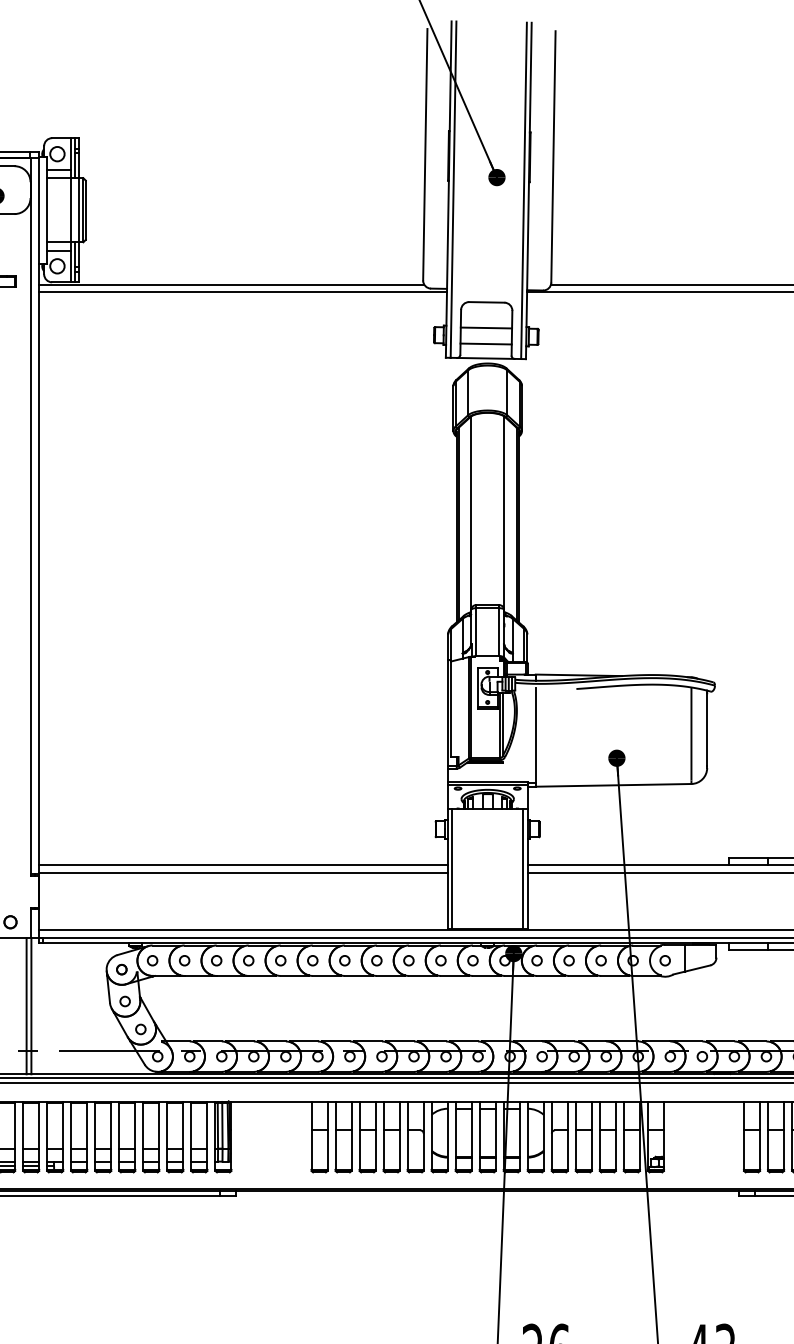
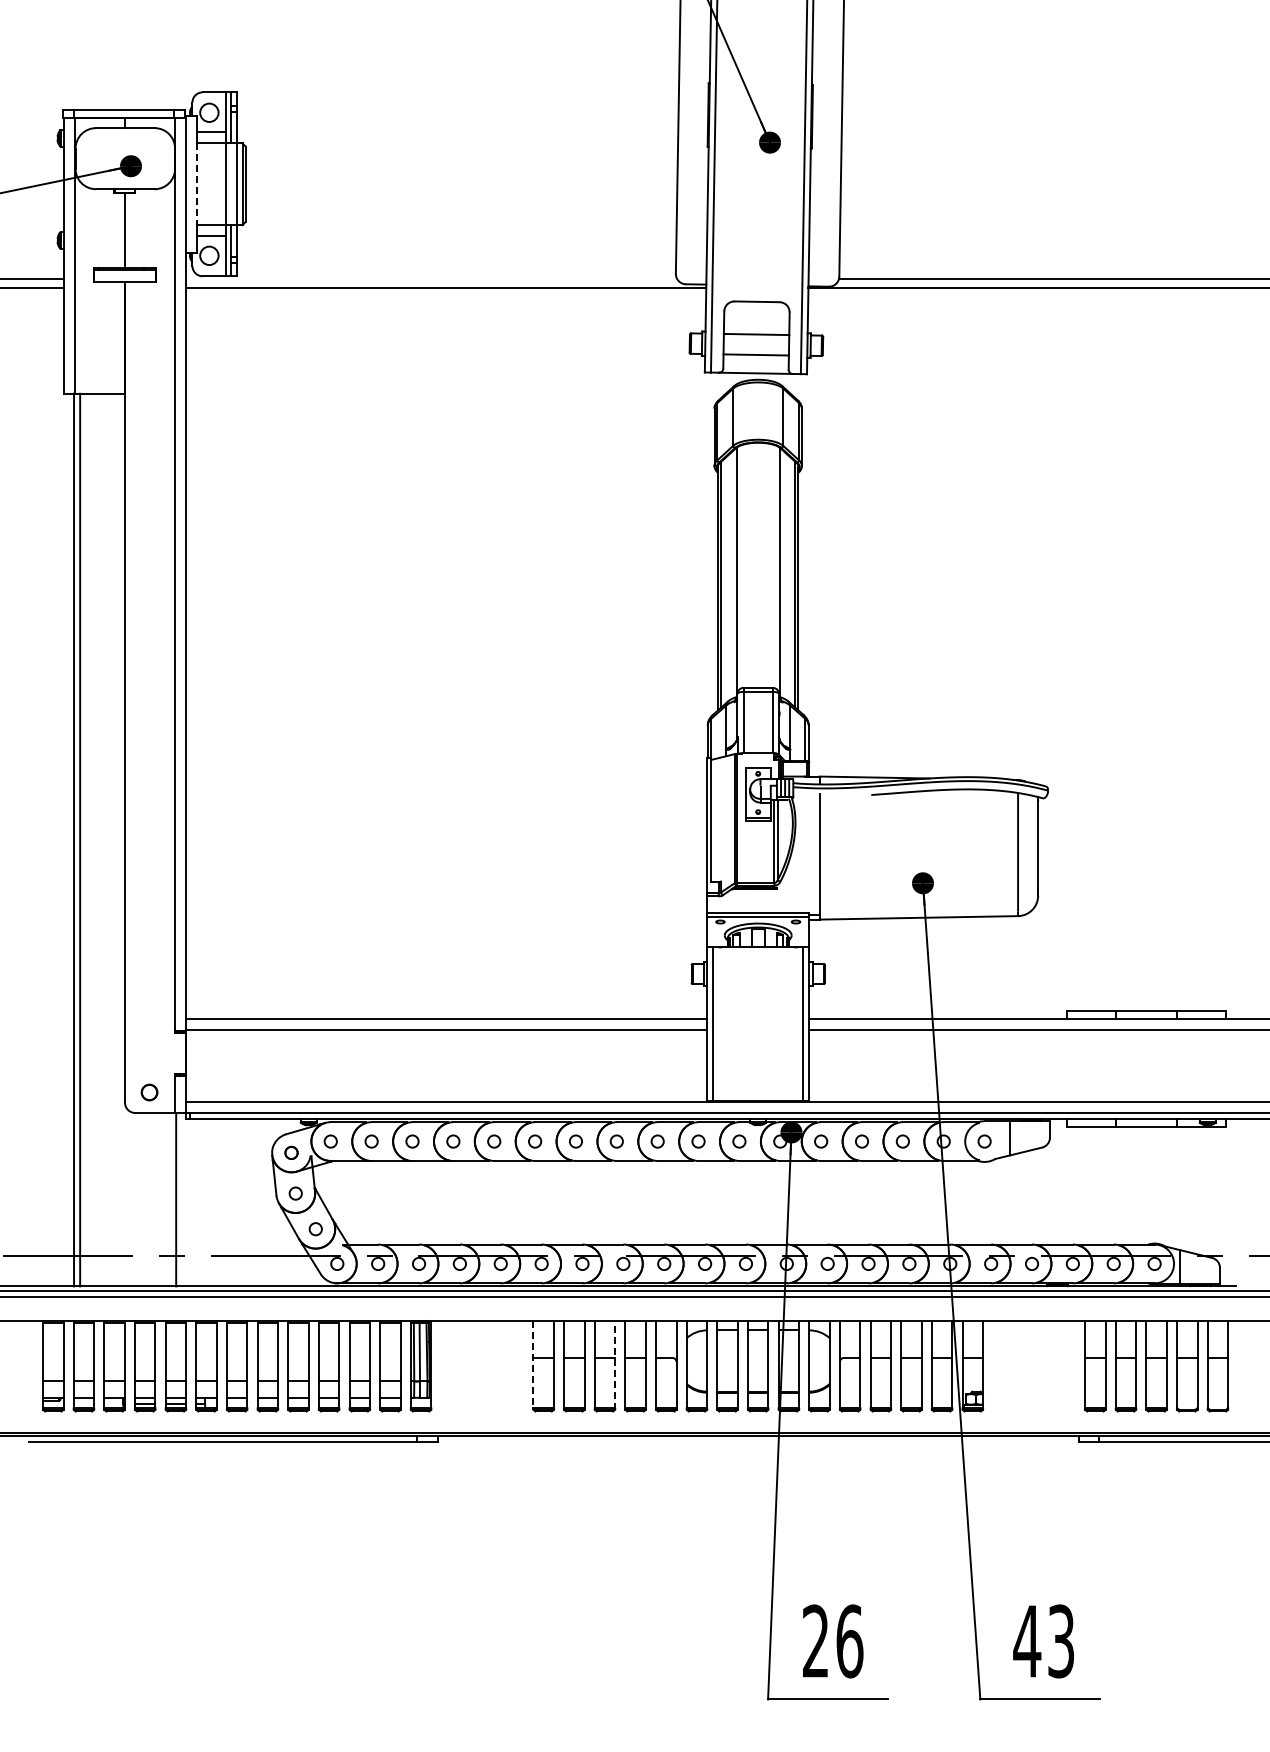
line: (47, 210) -> (196, 184), solid -> dashed
line: (231, 284) -> (431, 279), removed
line: (26, 1006) -> (170, 1199), removed
line: (375, 1136) -> (615, 1365), solid -> dashed
line: (311, 1137) -> (533, 1366), solid -> dashed

